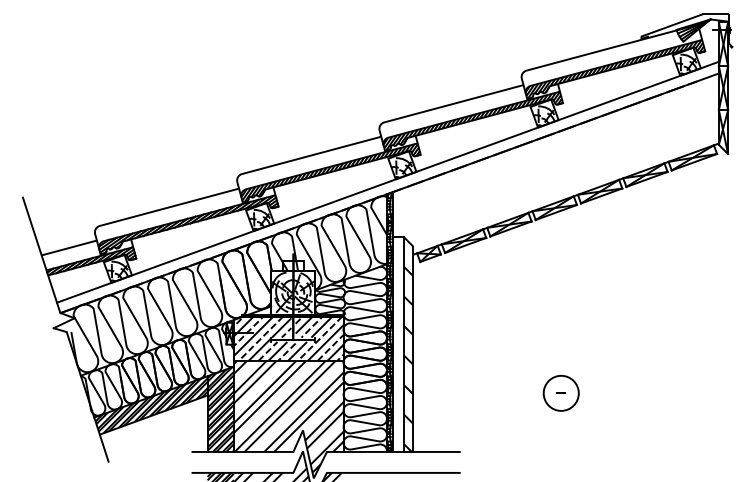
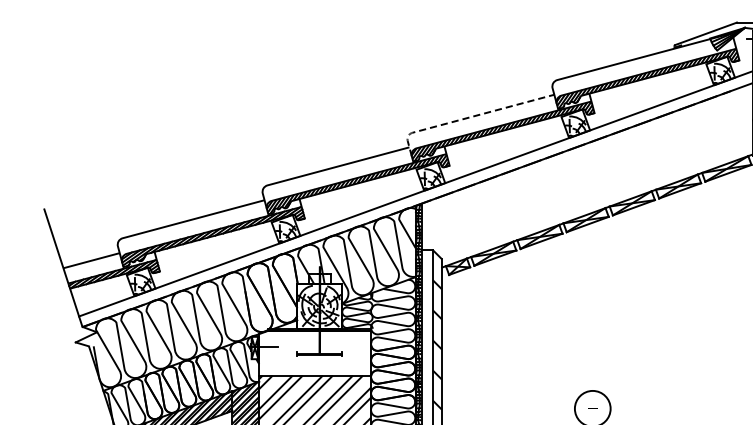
line: (434, 109) -> (463, 119), solid -> dashed
hatch: (288, 338) -> (314, 352), removed

